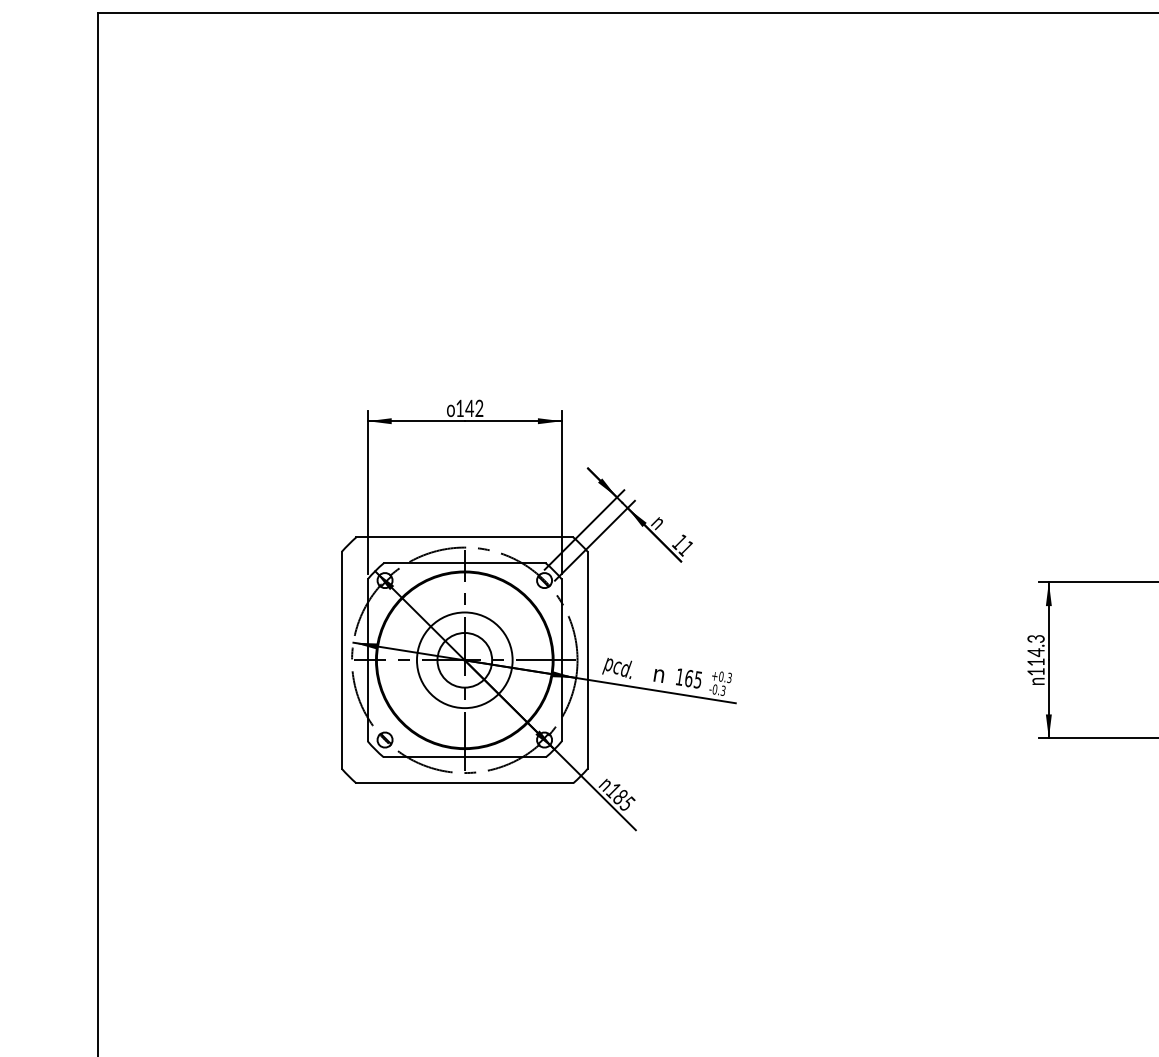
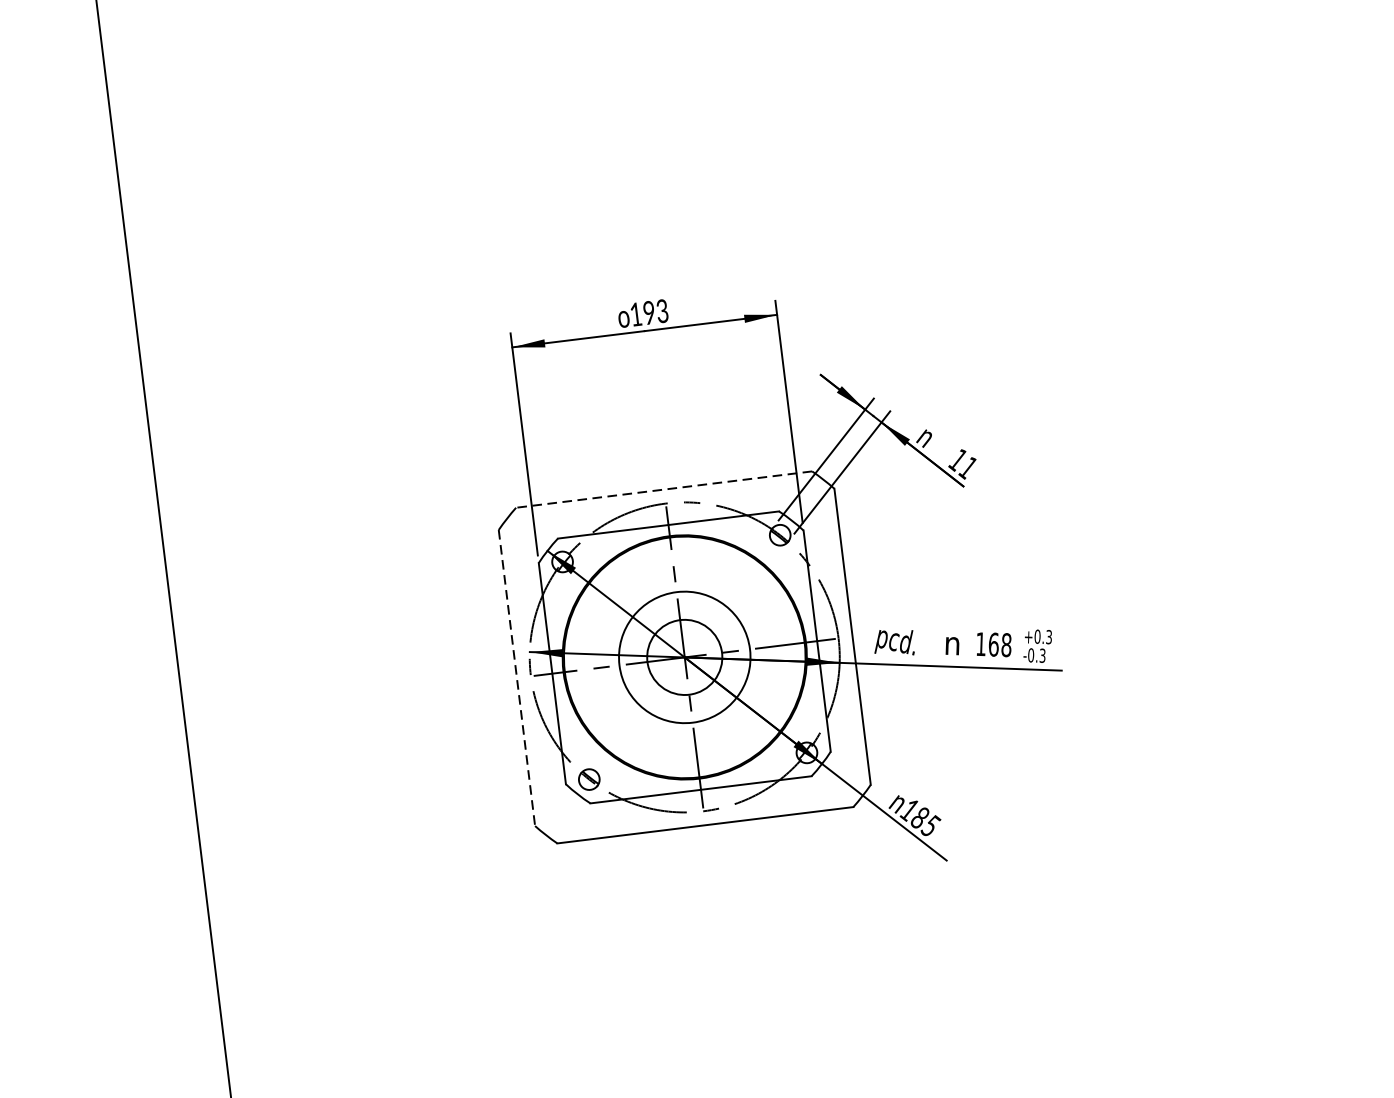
text: (474, 408) -> (655, 312), 142 -> 193
line: (464, 537) -> (663, 489), solid -> dashed
line: (341, 660) -> (516, 678), solid -> dashed
text: (697, 679) -> (1005, 644), 165 -> 168

